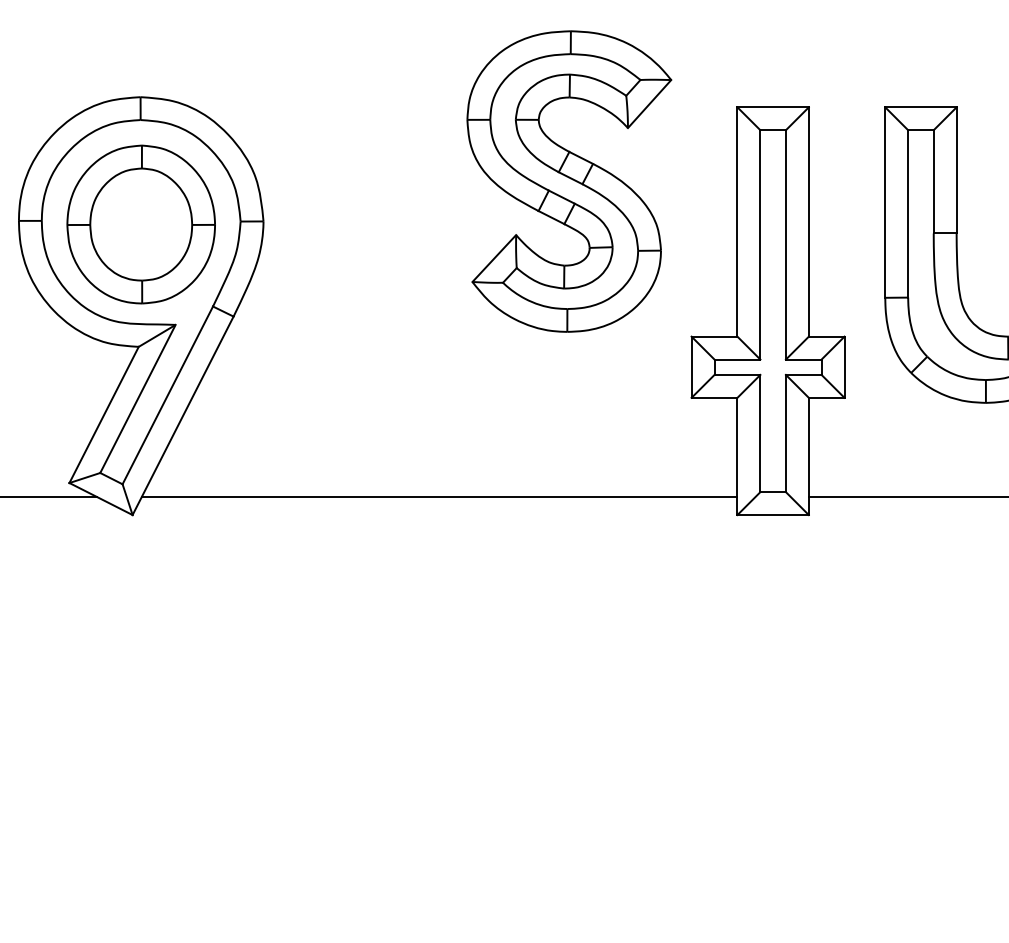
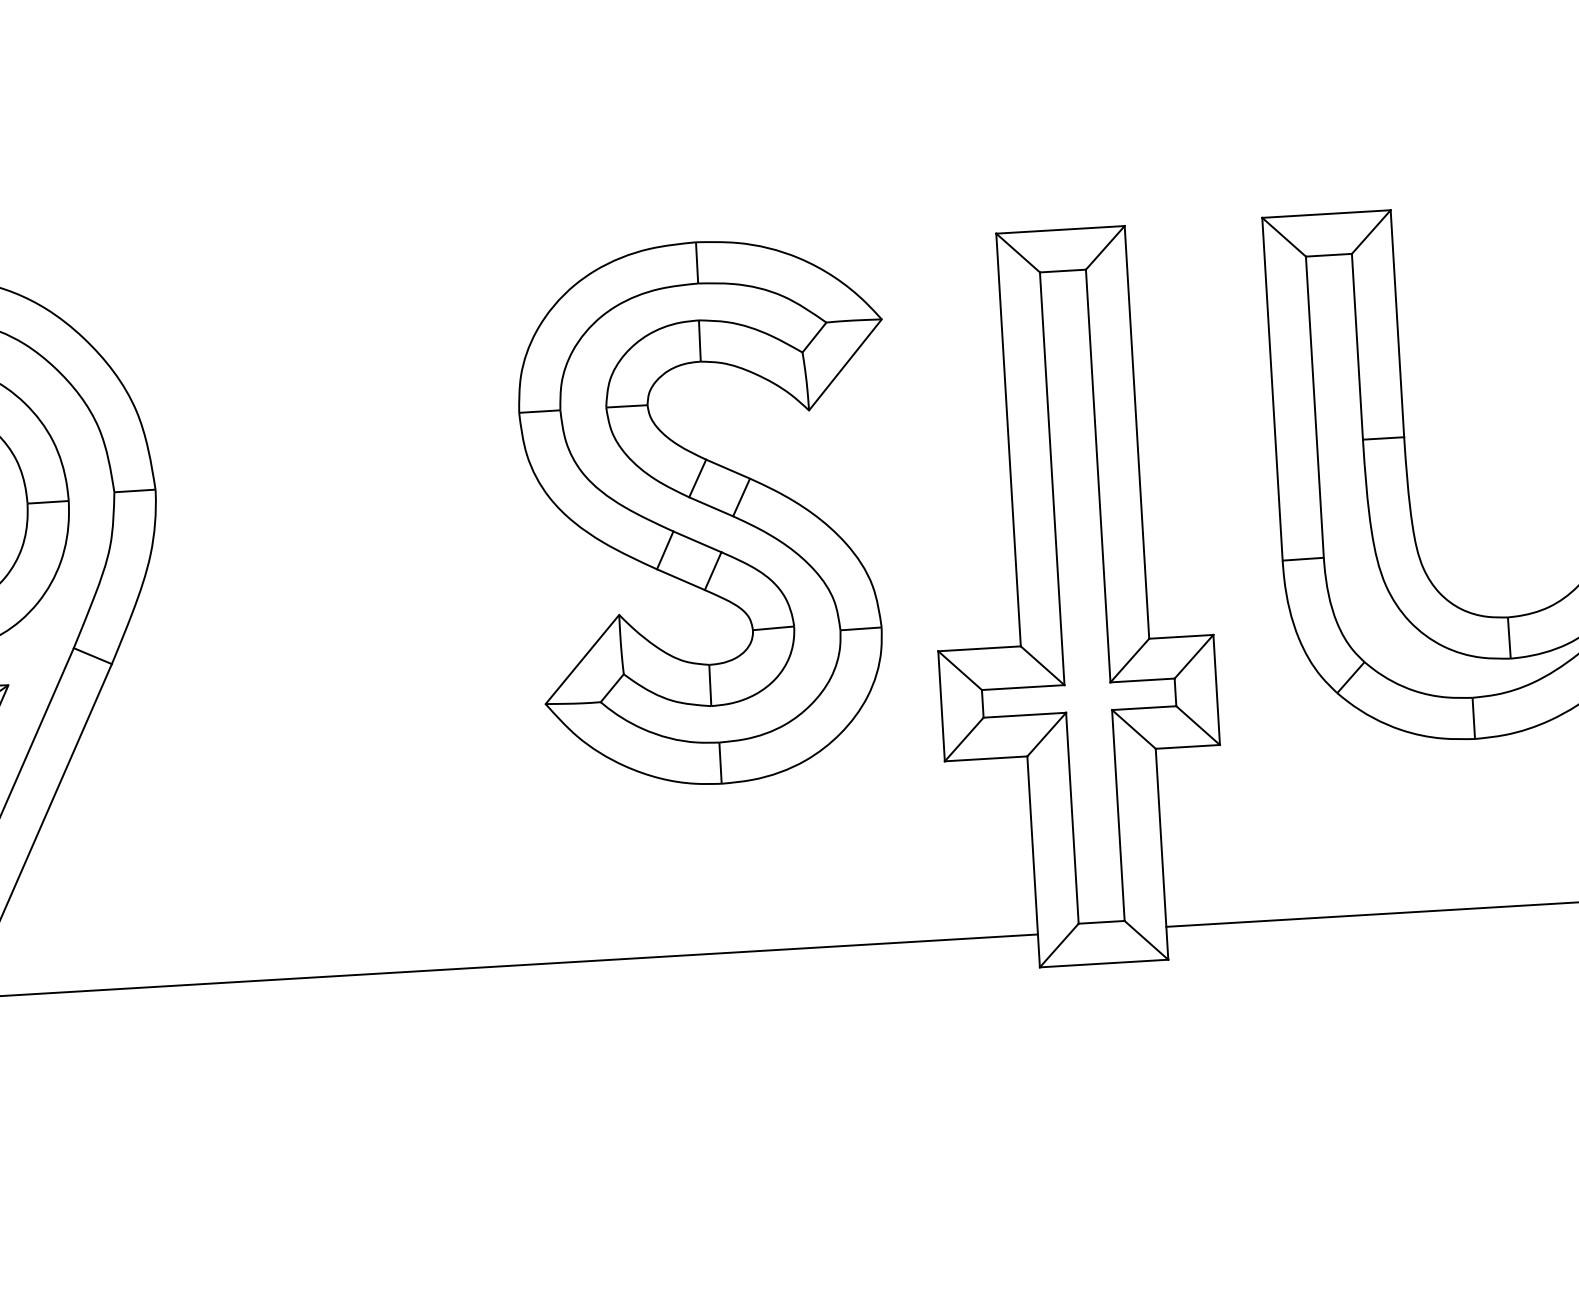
part: (569, 181) -> (709, 512), moved

